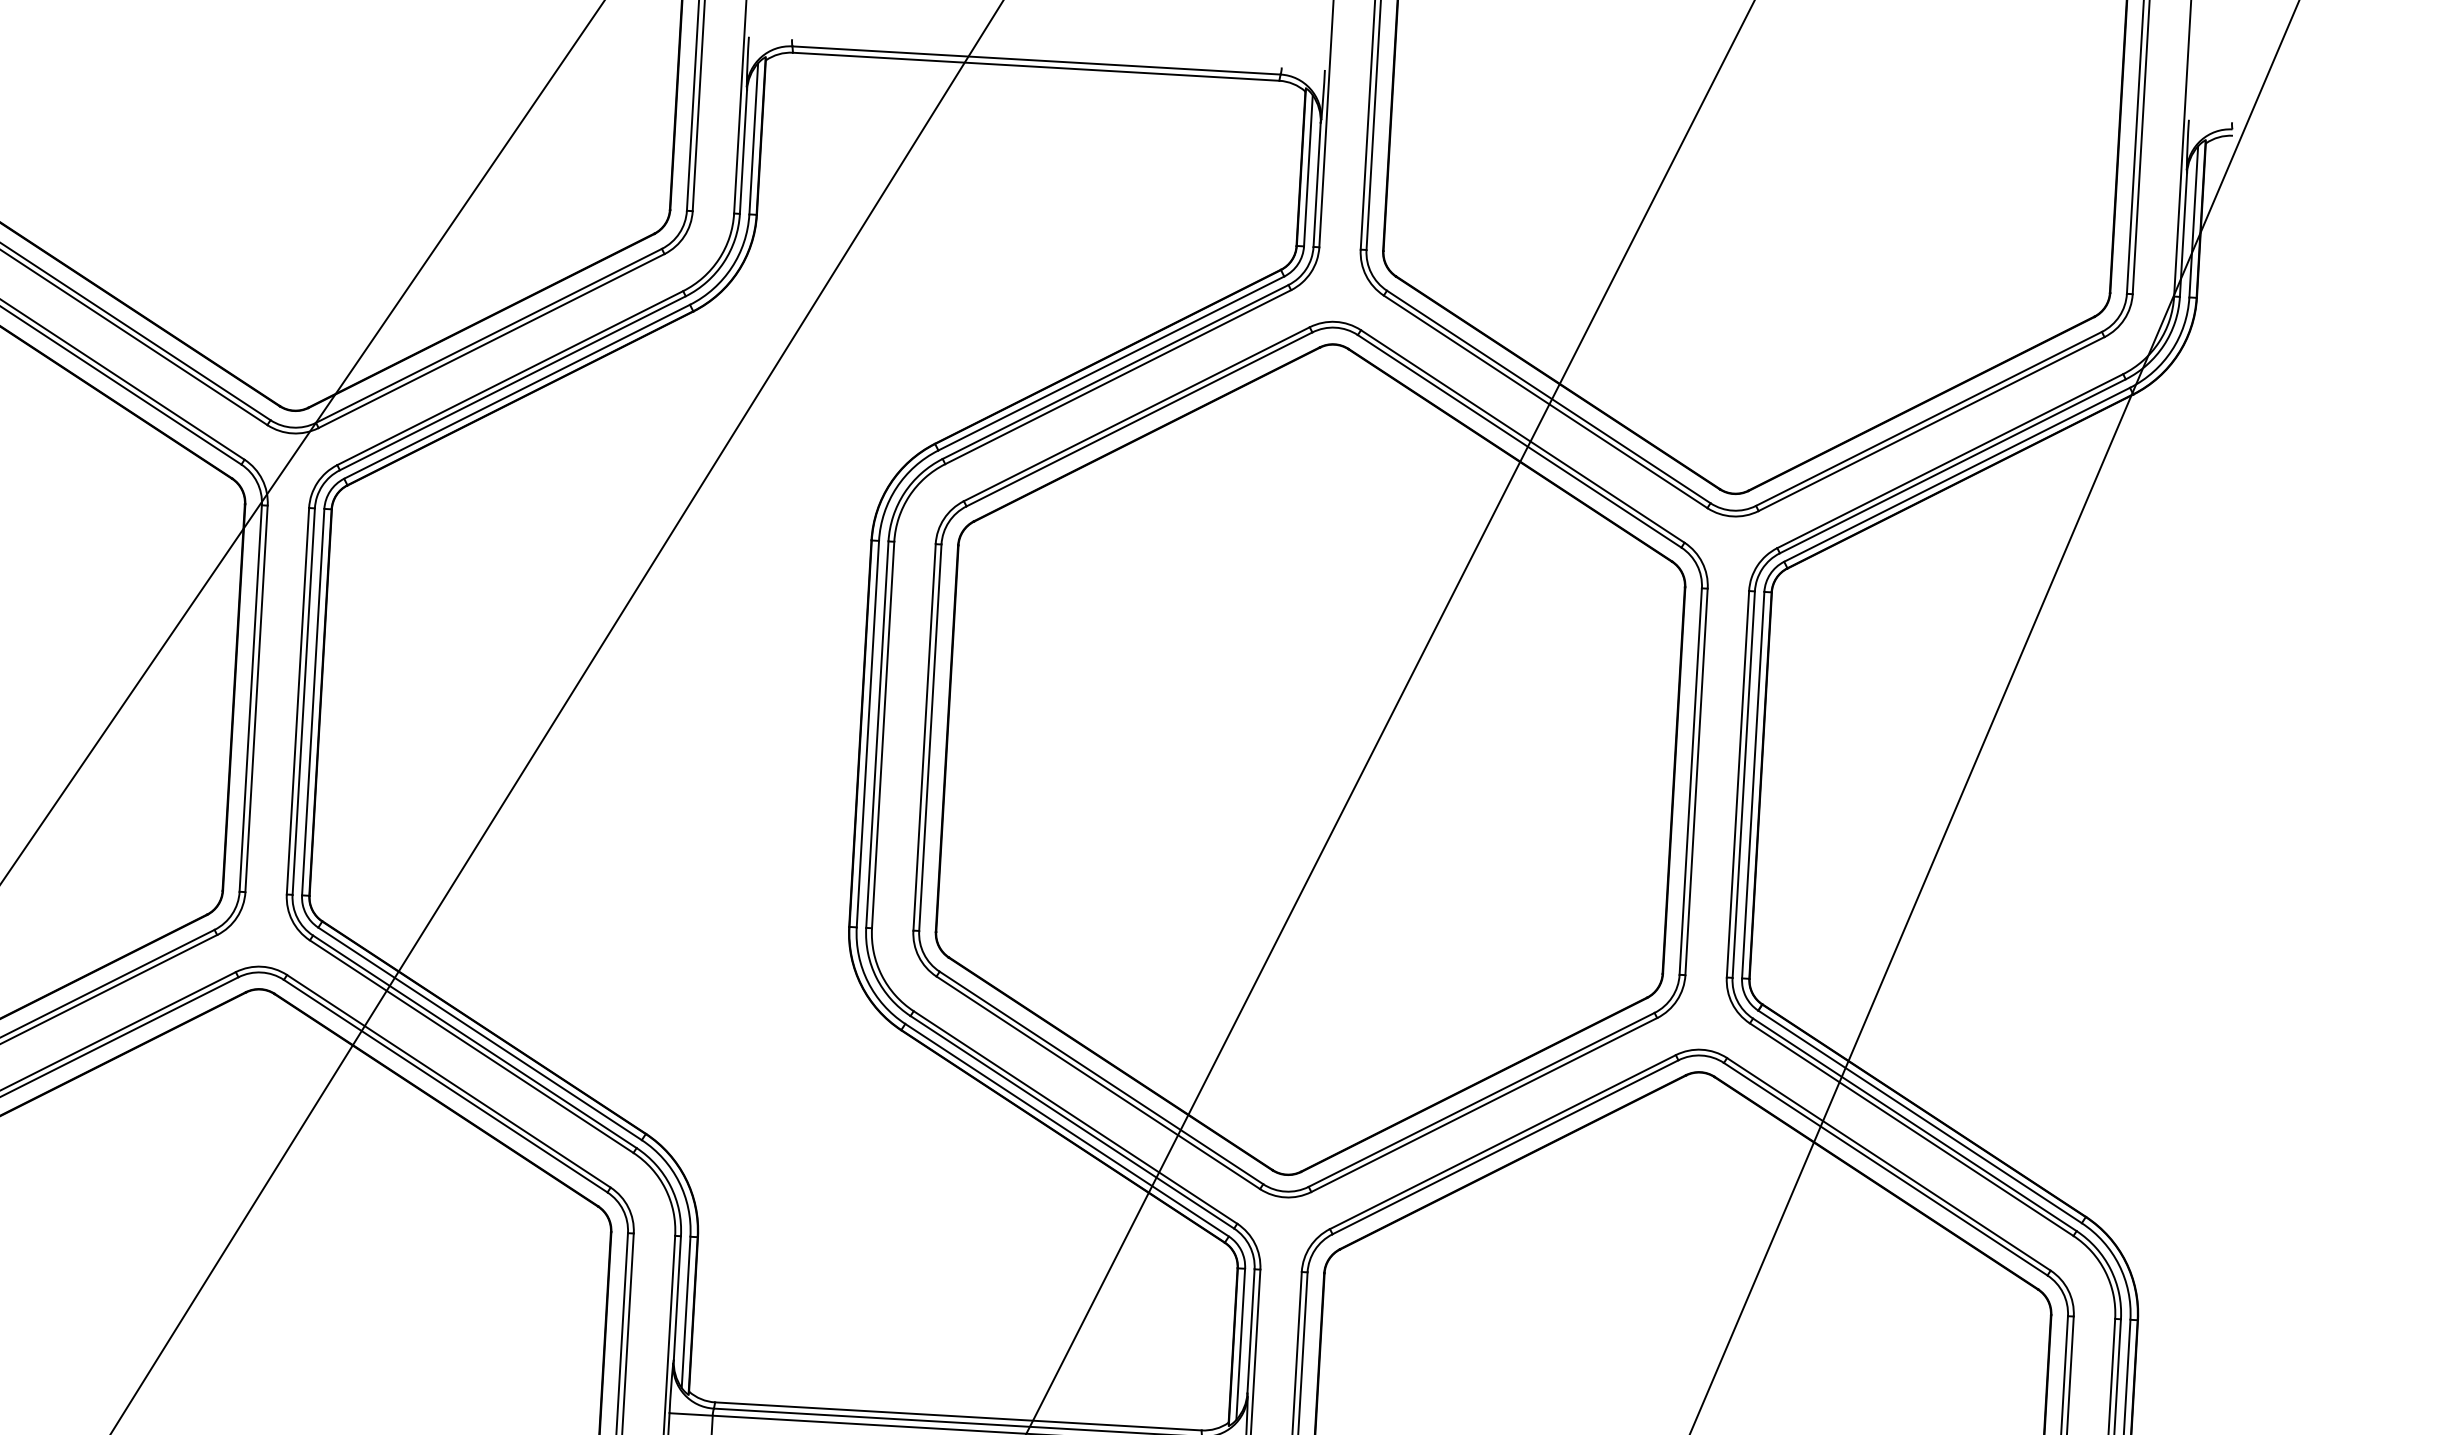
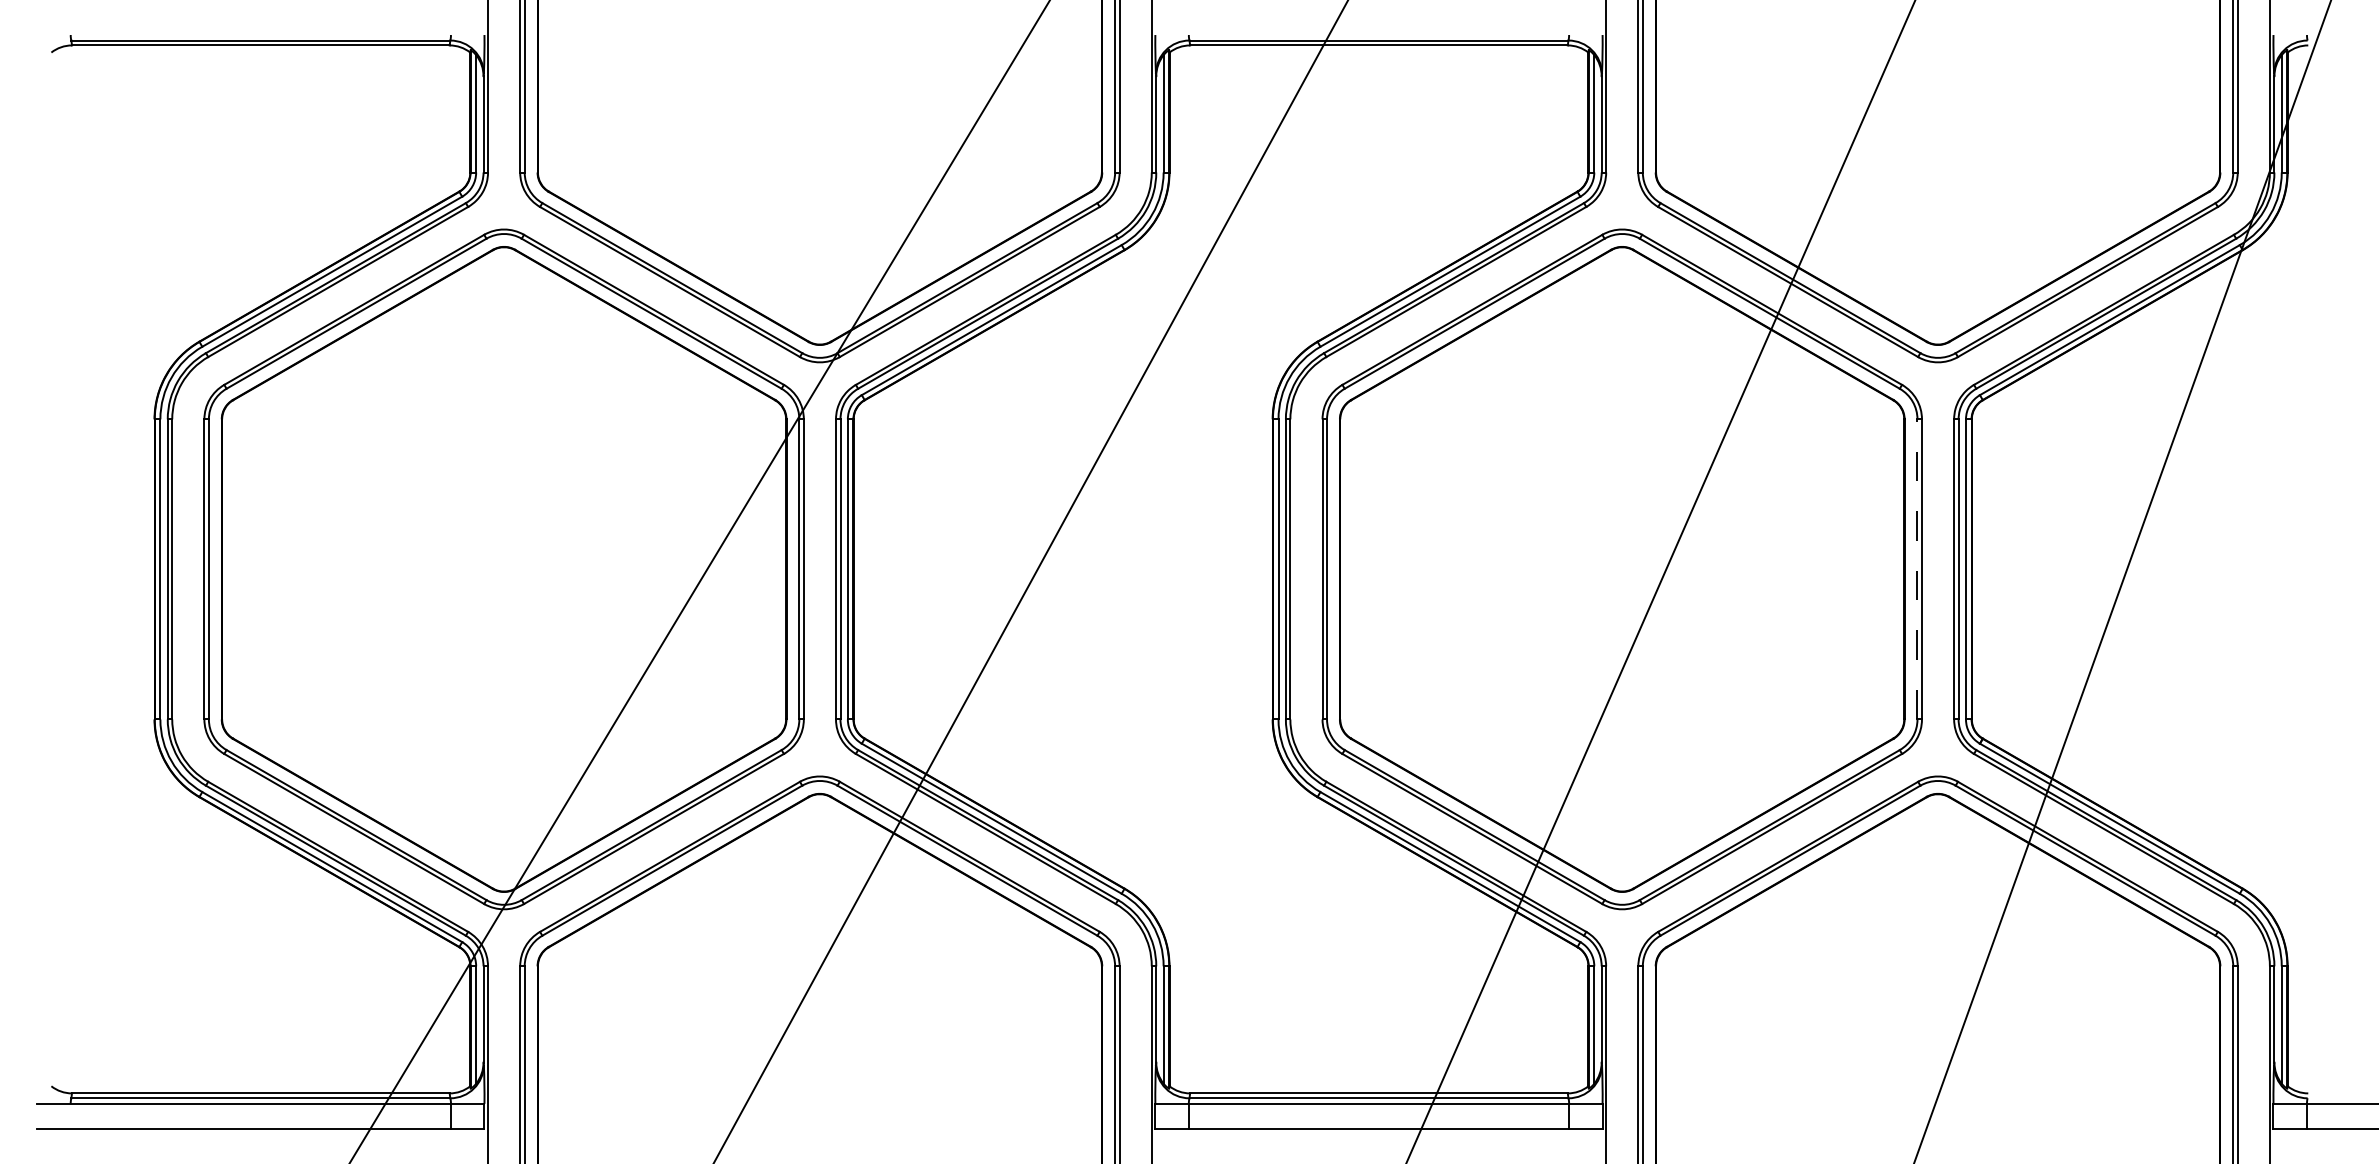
line: (1690, 780) -> (1917, 568), solid -> dashed

